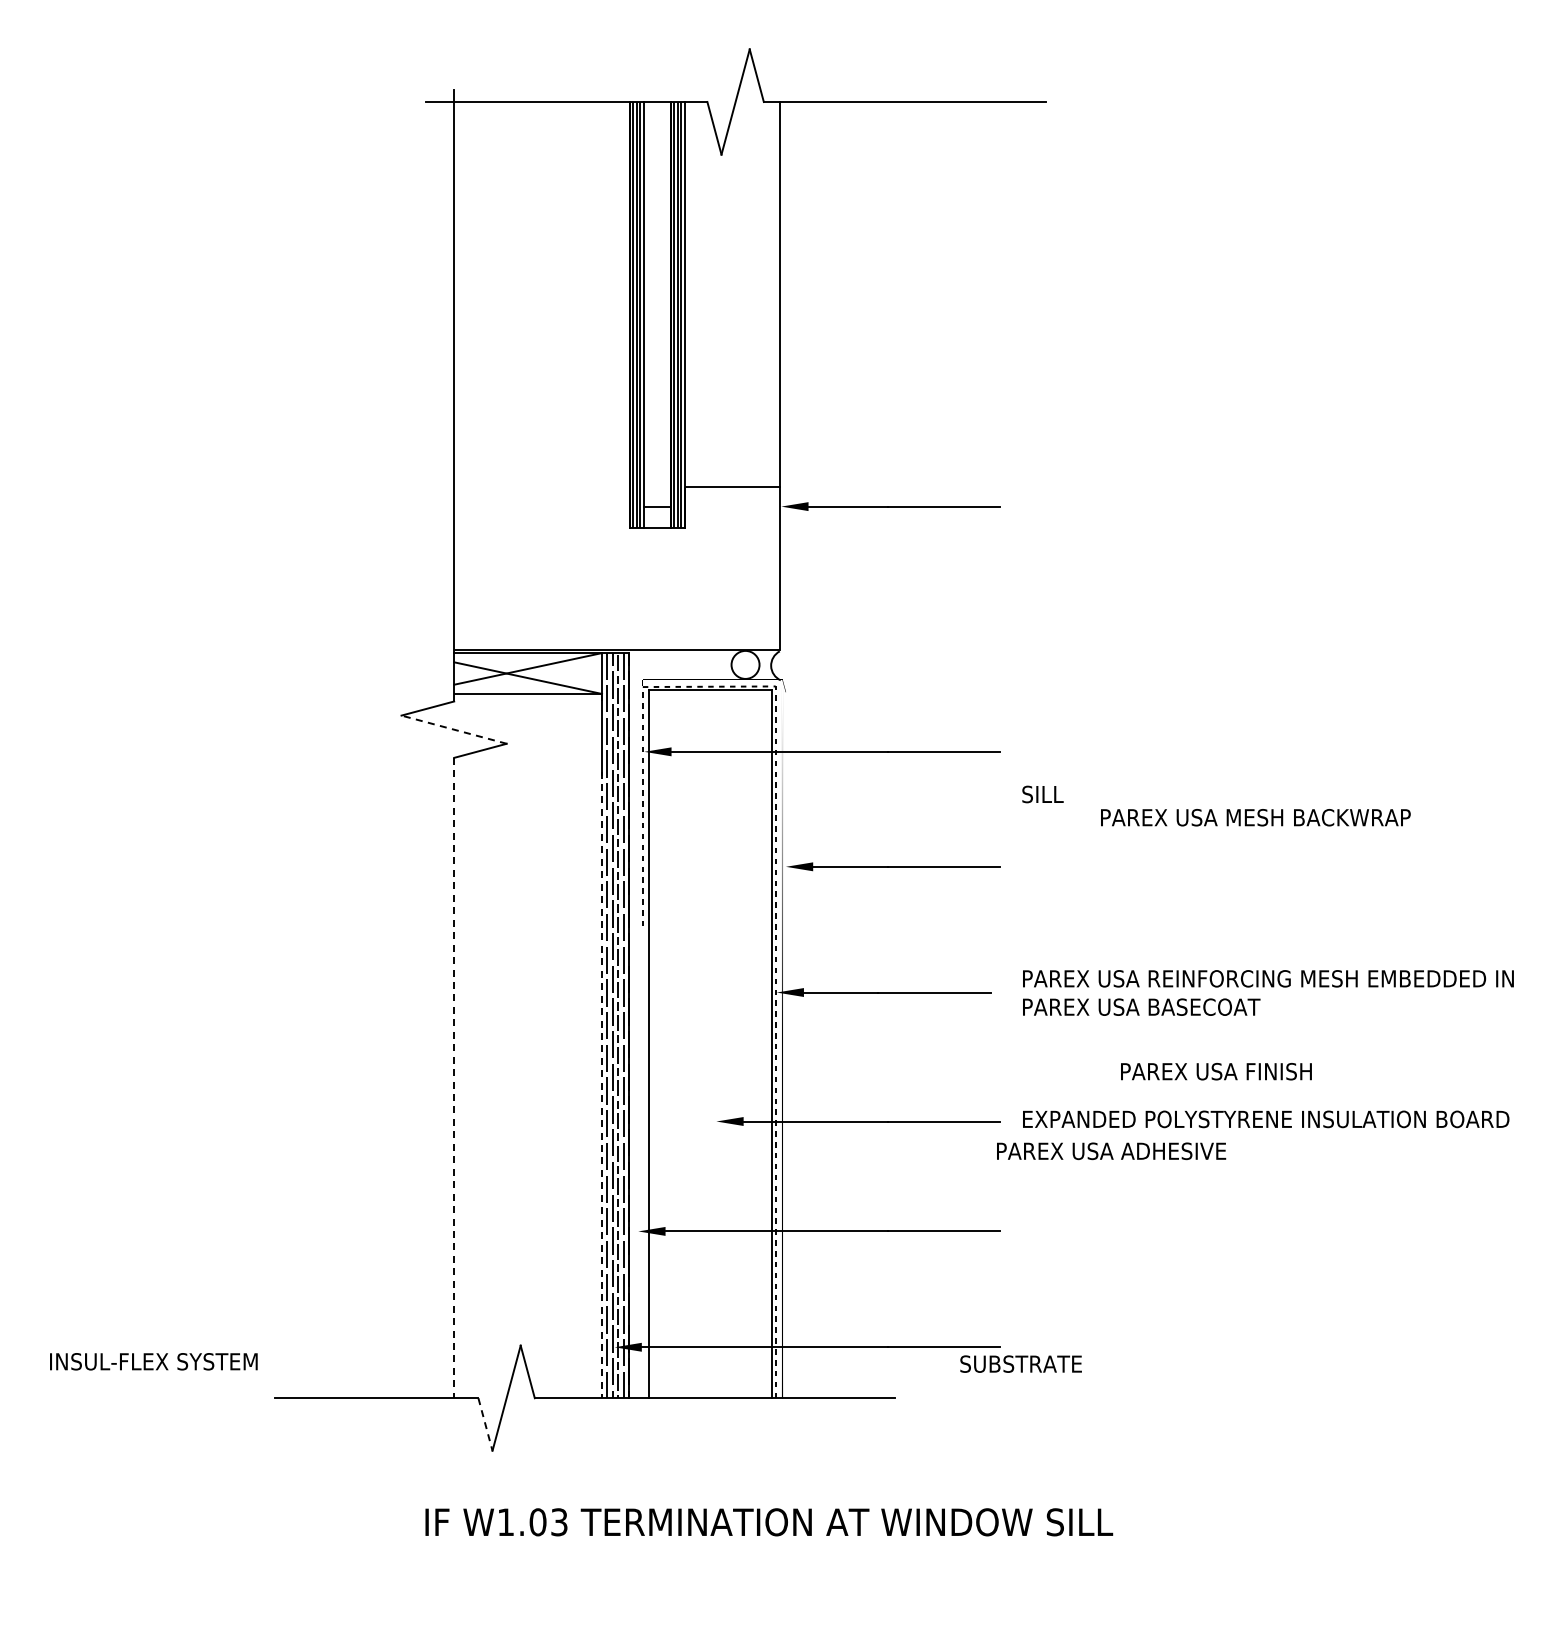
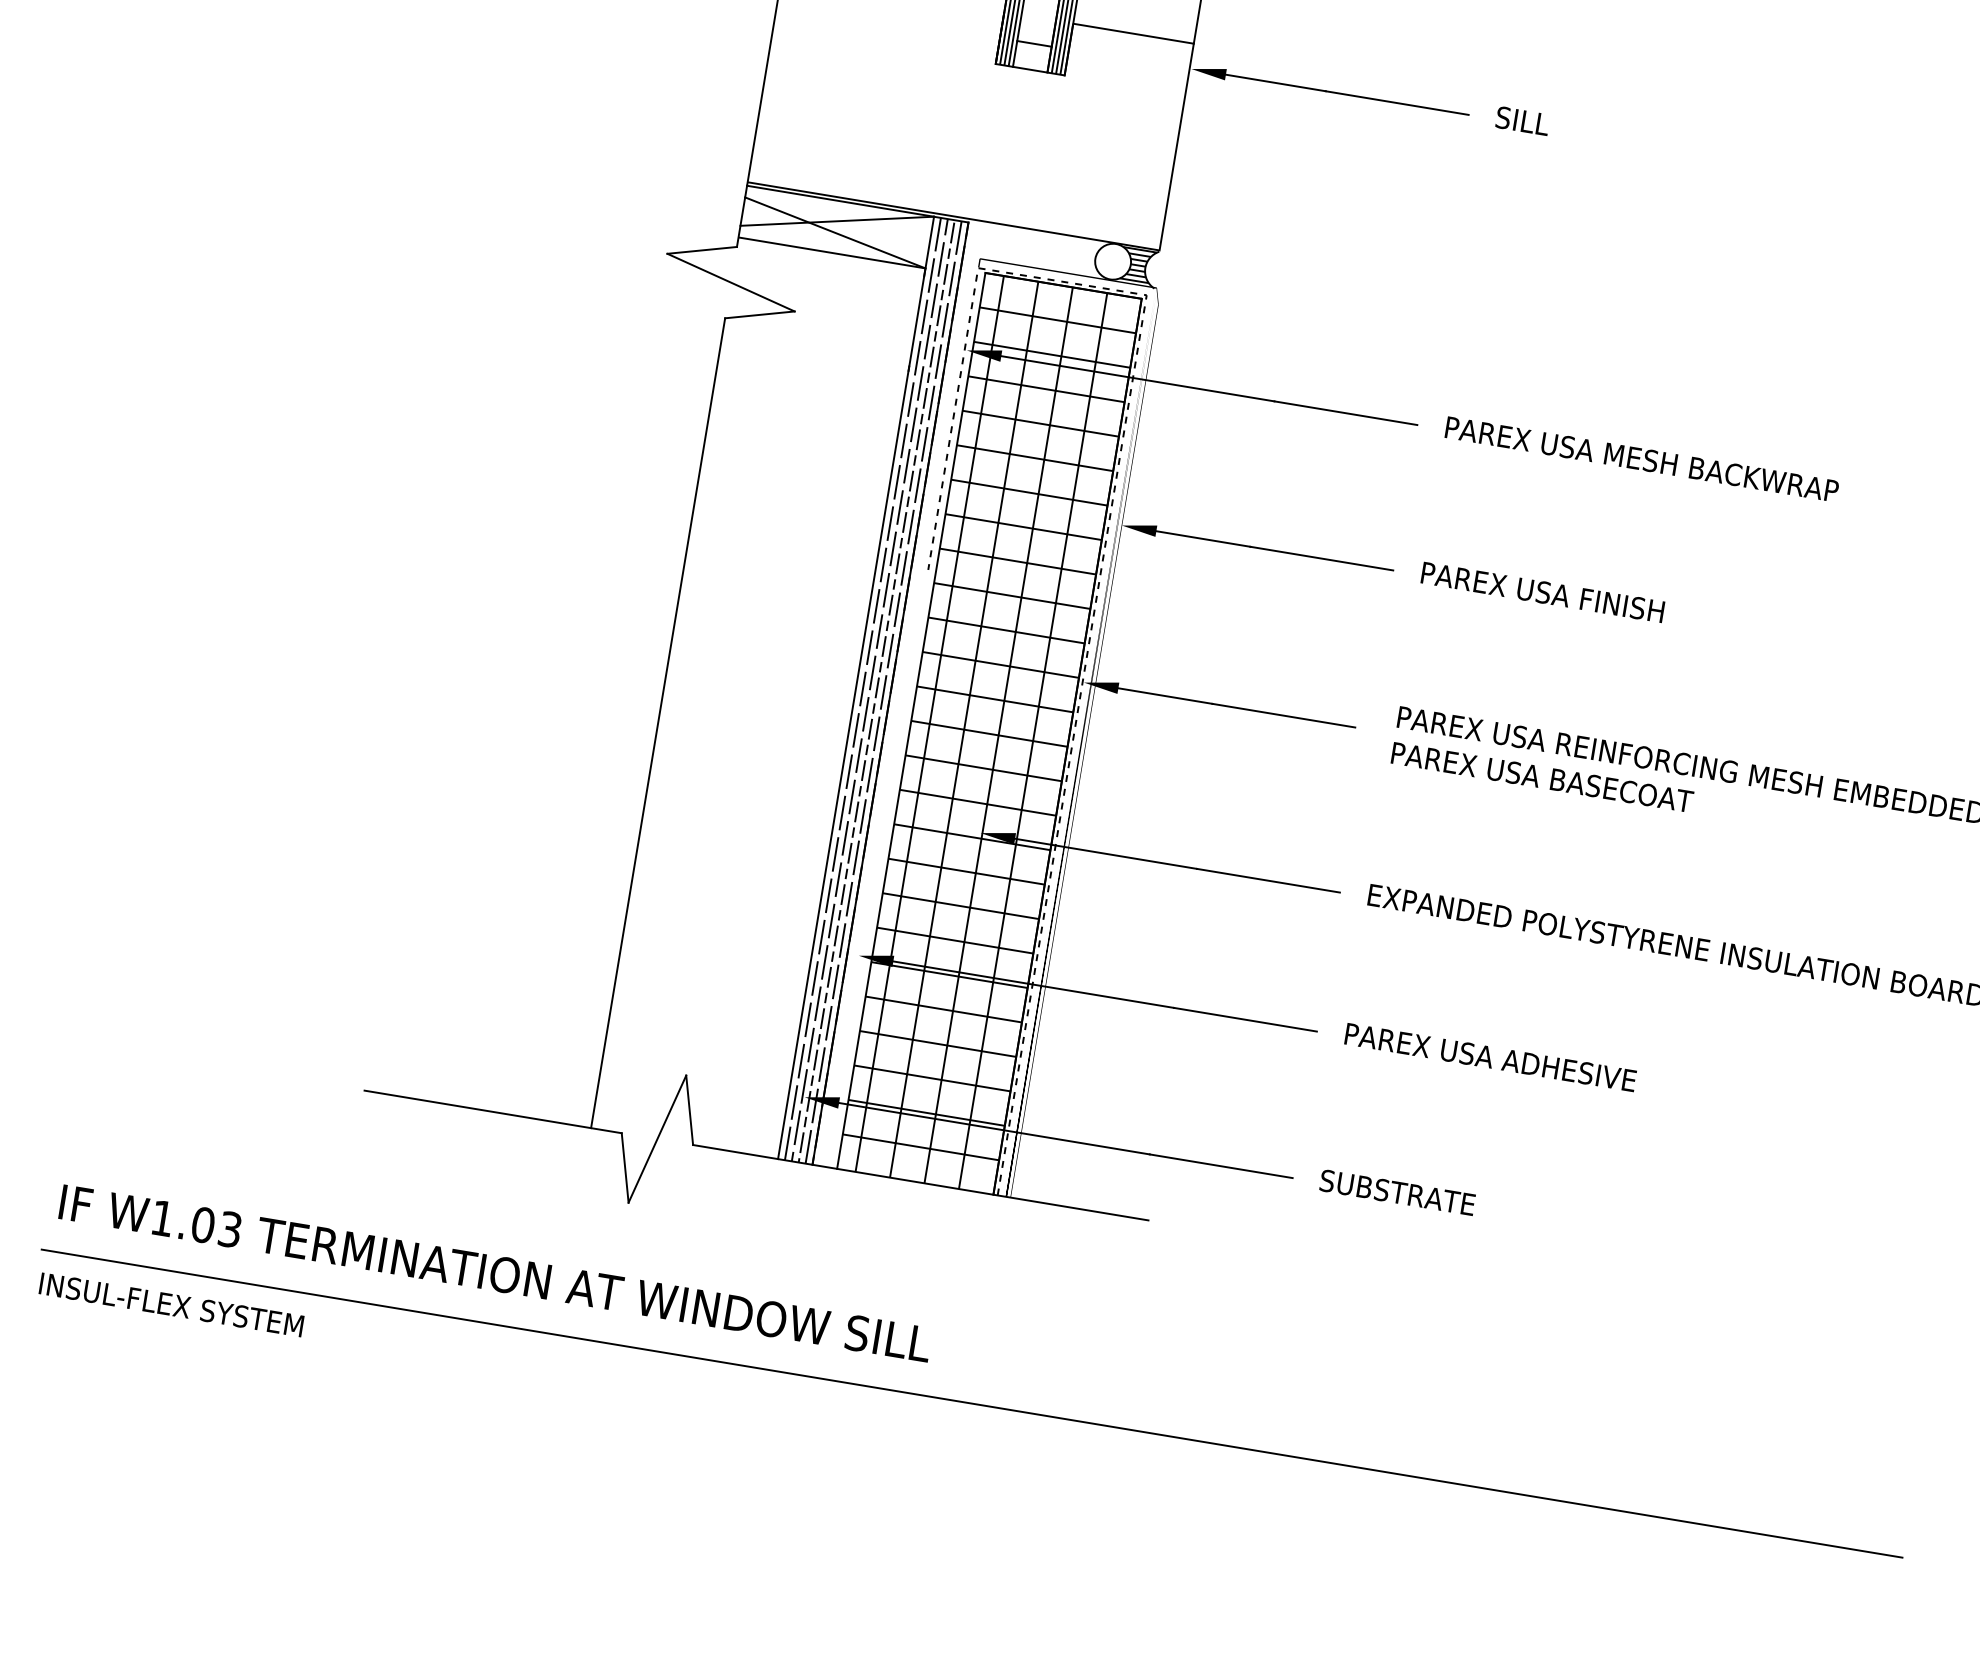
hatch: (764, 664) -> (1137, 265), added
line: (453, 729) -> (730, 282), dashed -> solid
text: (1042, 794) -> (1522, 121), moved
text: (1255, 817) -> (1641, 459), moved
hatch: (710, 1043) -> (989, 733), added
text: (1216, 1071) -> (1543, 592), moved
line: (454, 1078) -> (658, 723), dashed -> solid
line: (602, 1085) -> (844, 763), dashed -> solid
text: (1111, 1151) -> (1490, 1057), moved
text: (153, 1361) -> (171, 1304), moved
text: (1020, 1363) -> (1396, 1191), moved
line: (485, 1425) -> (625, 1169), dashed -> solid
text: (769, 1522) -> (495, 1273), moved
line: (782, 1561) -> (972, 1403), added

